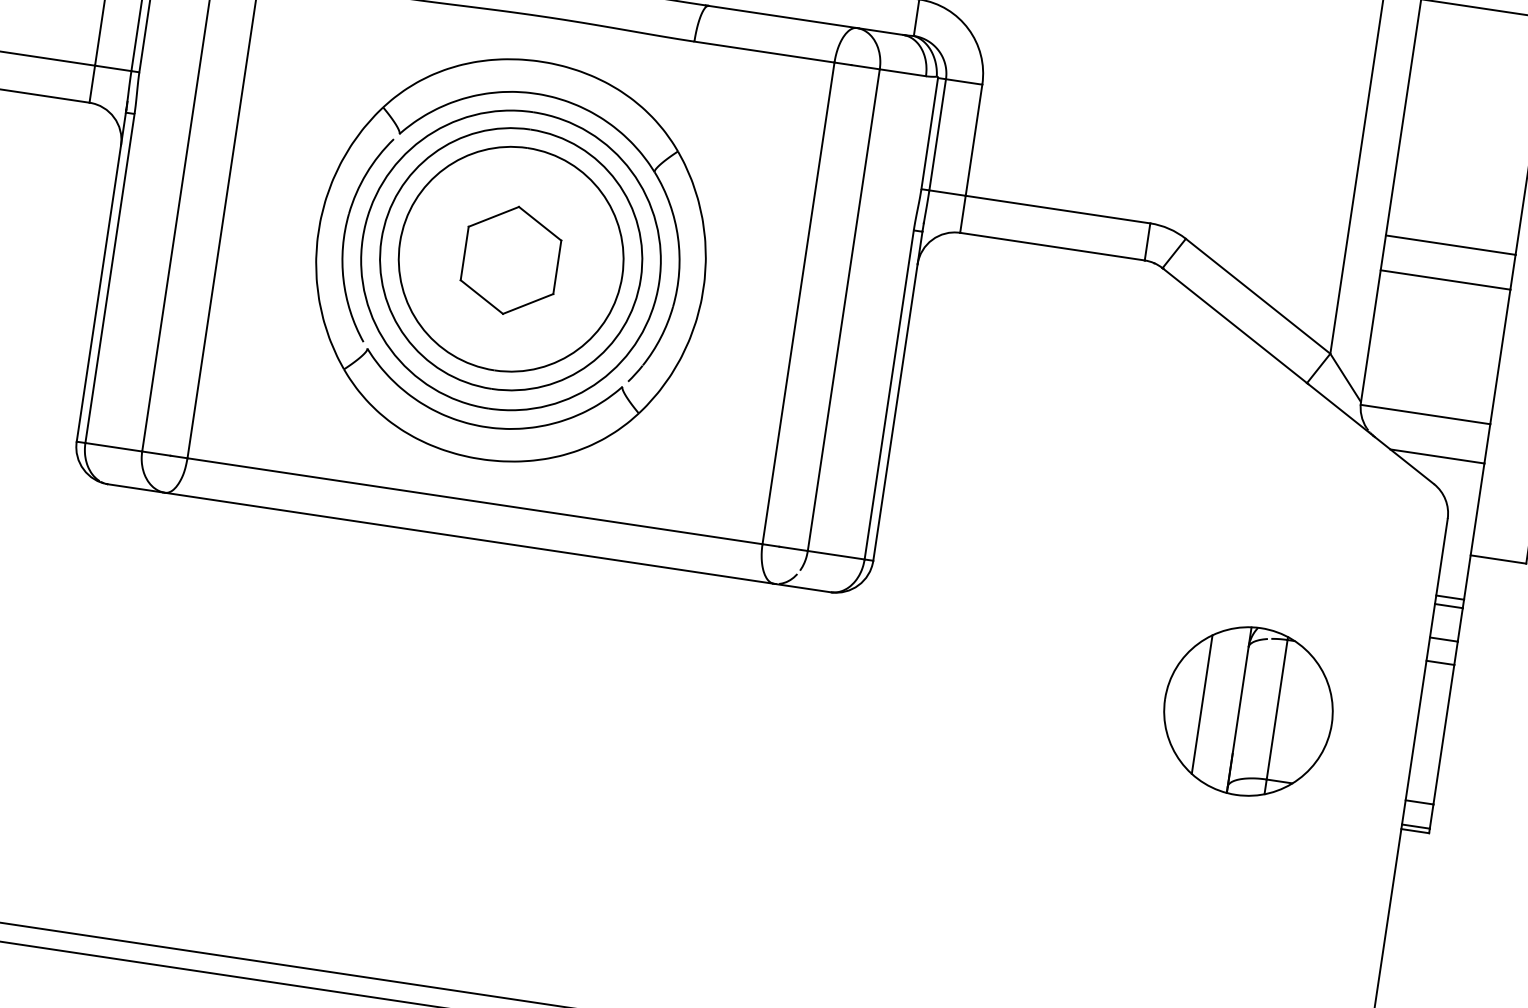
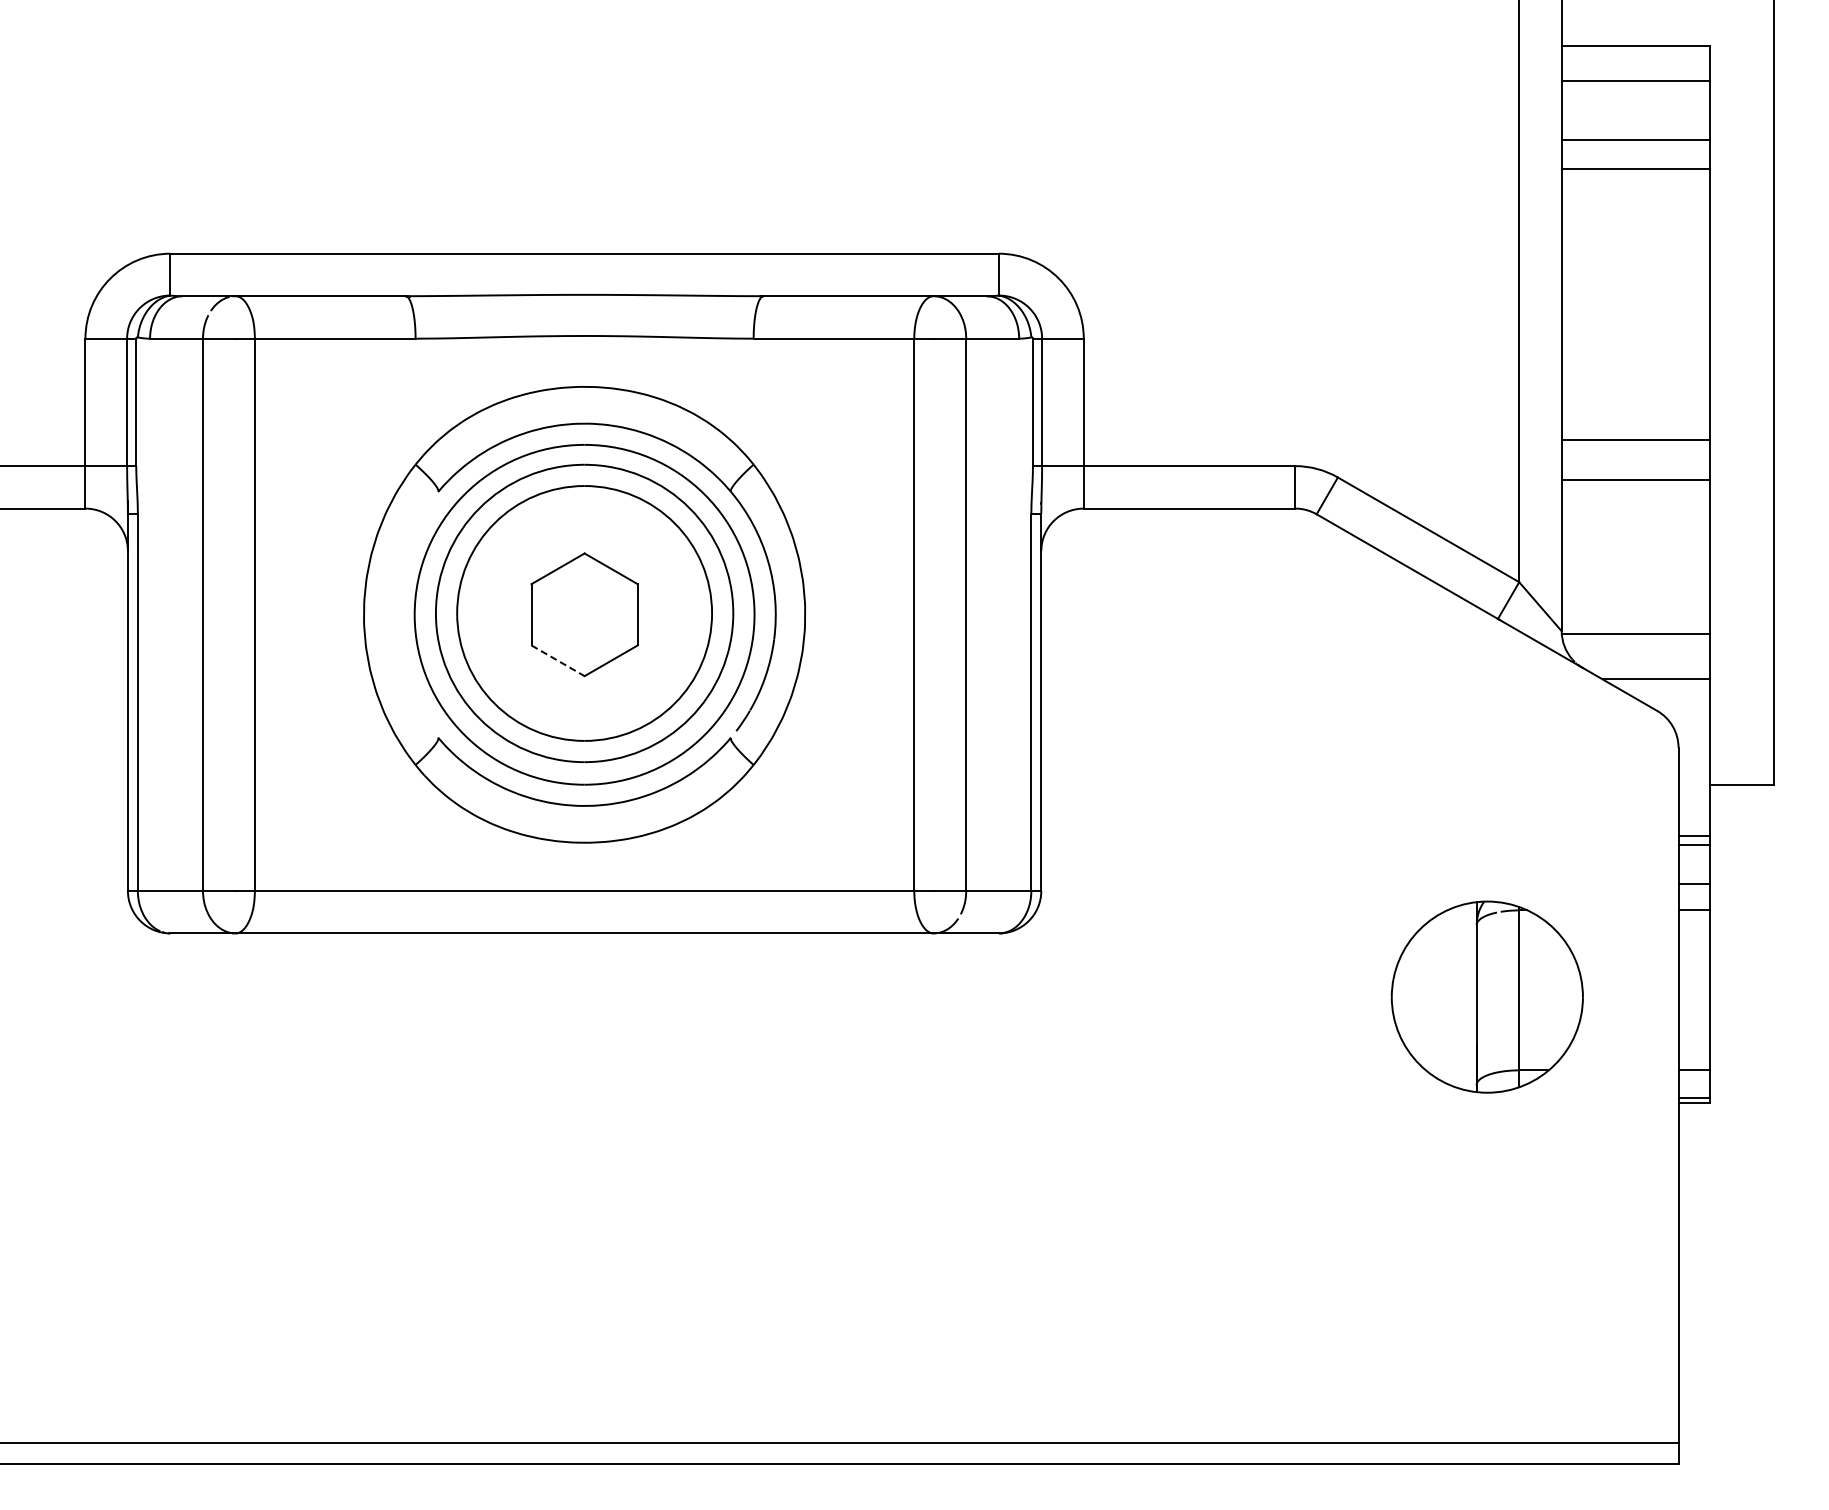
part: (345, 235) -> (394, 614), removed
line: (482, 296) -> (558, 660), solid -> dashed
line: (1202, 704) -> (1434, 996), removed

